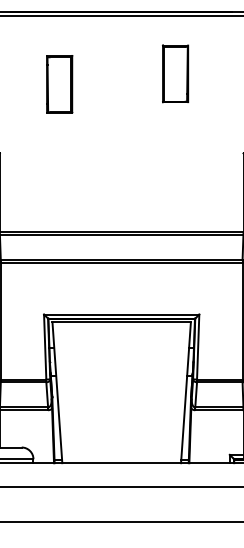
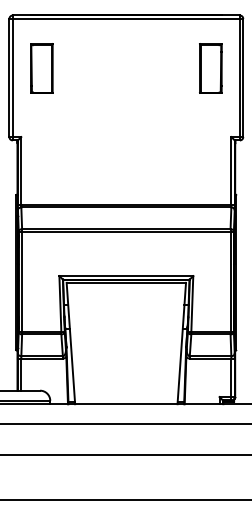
part: (175, 73) -> (210, 68), moved
part: (59, 84) -> (41, 68), moved

